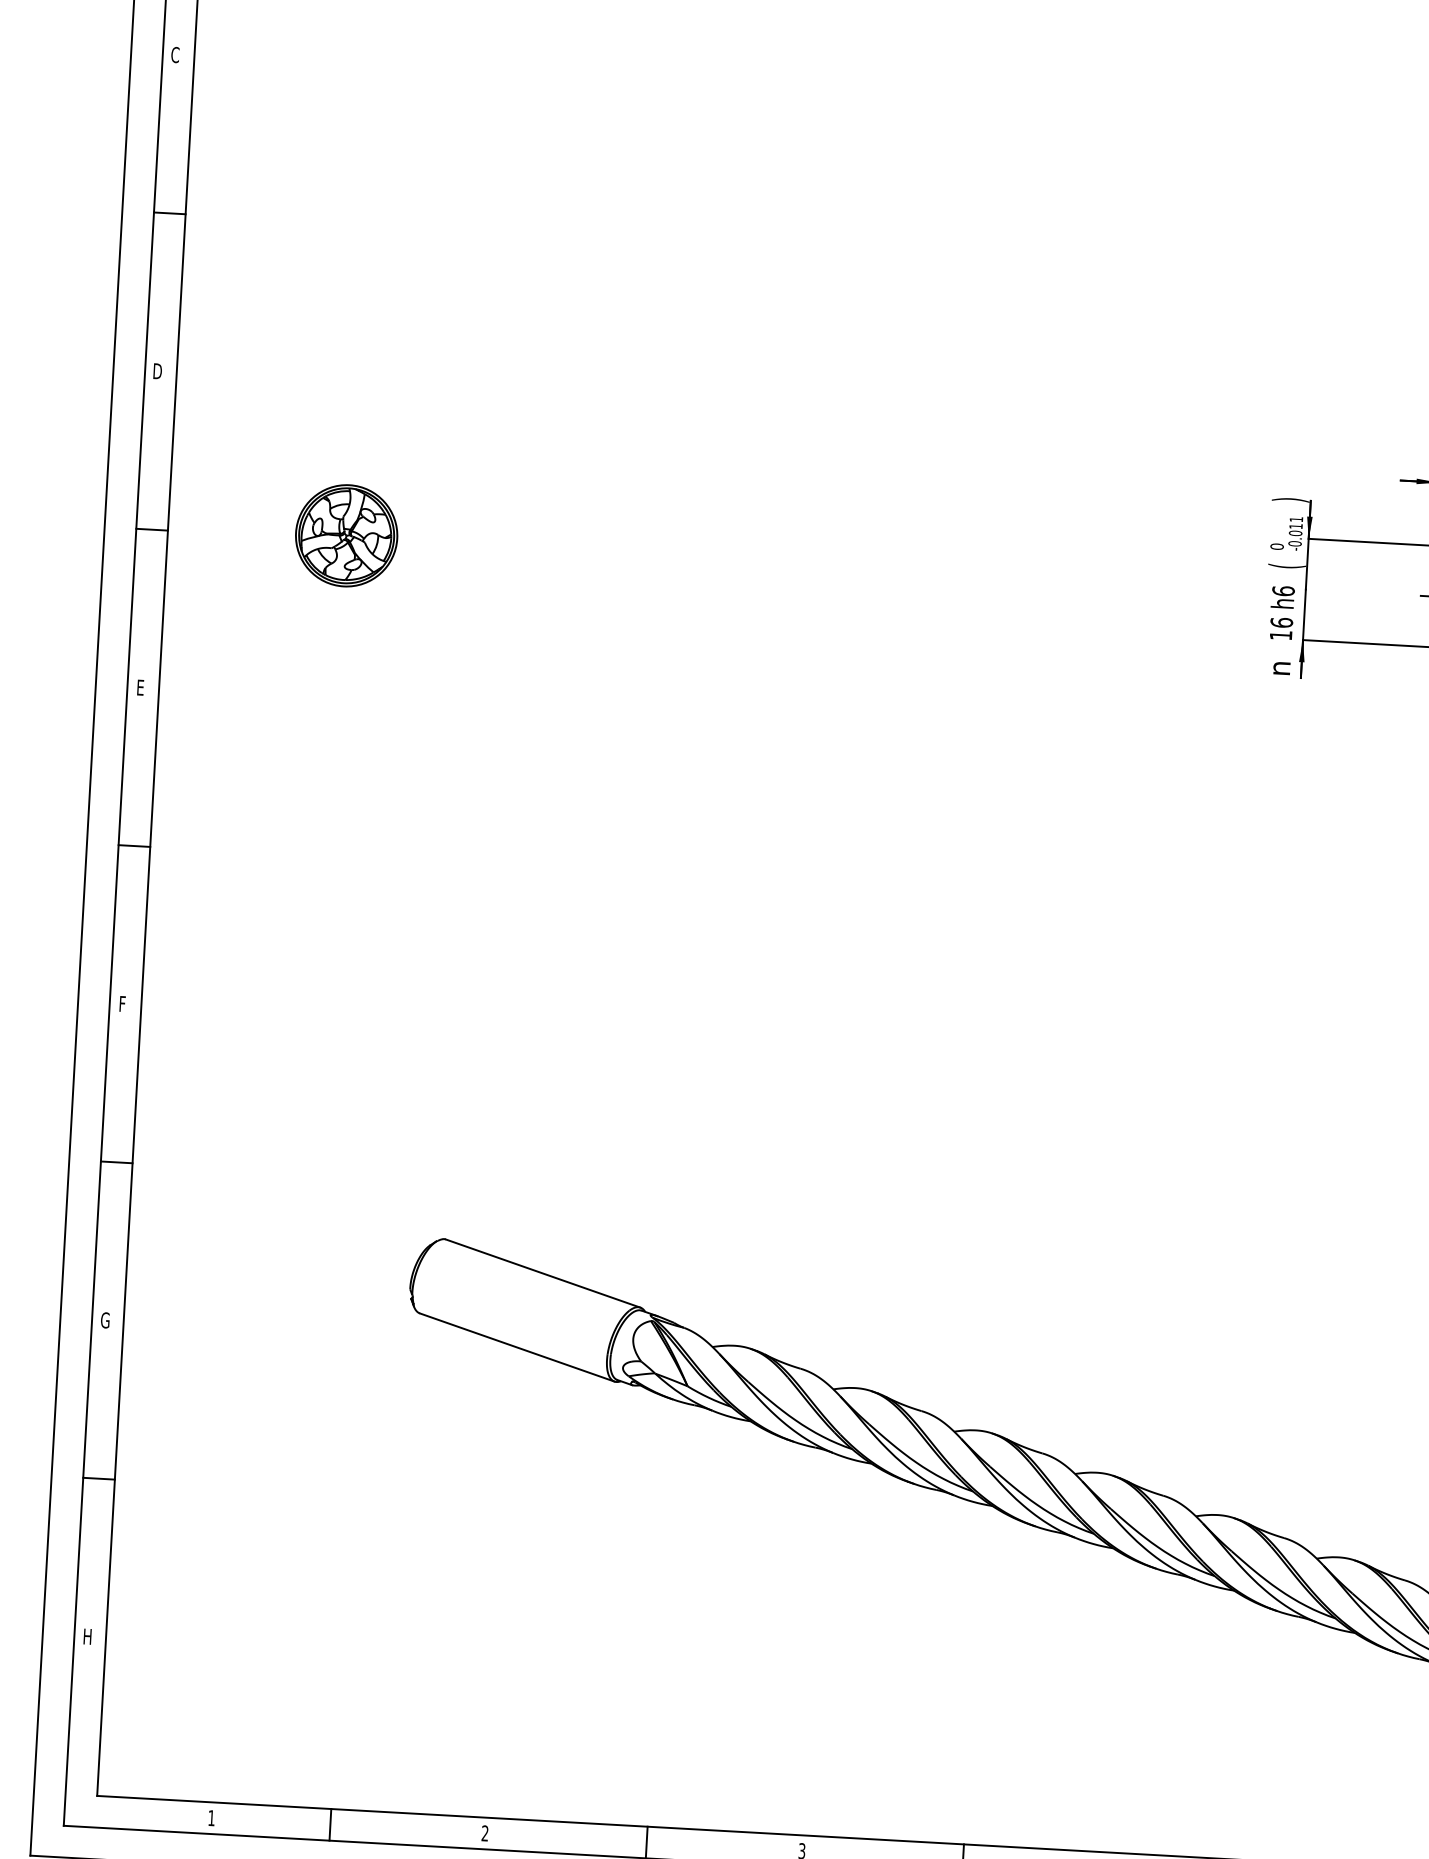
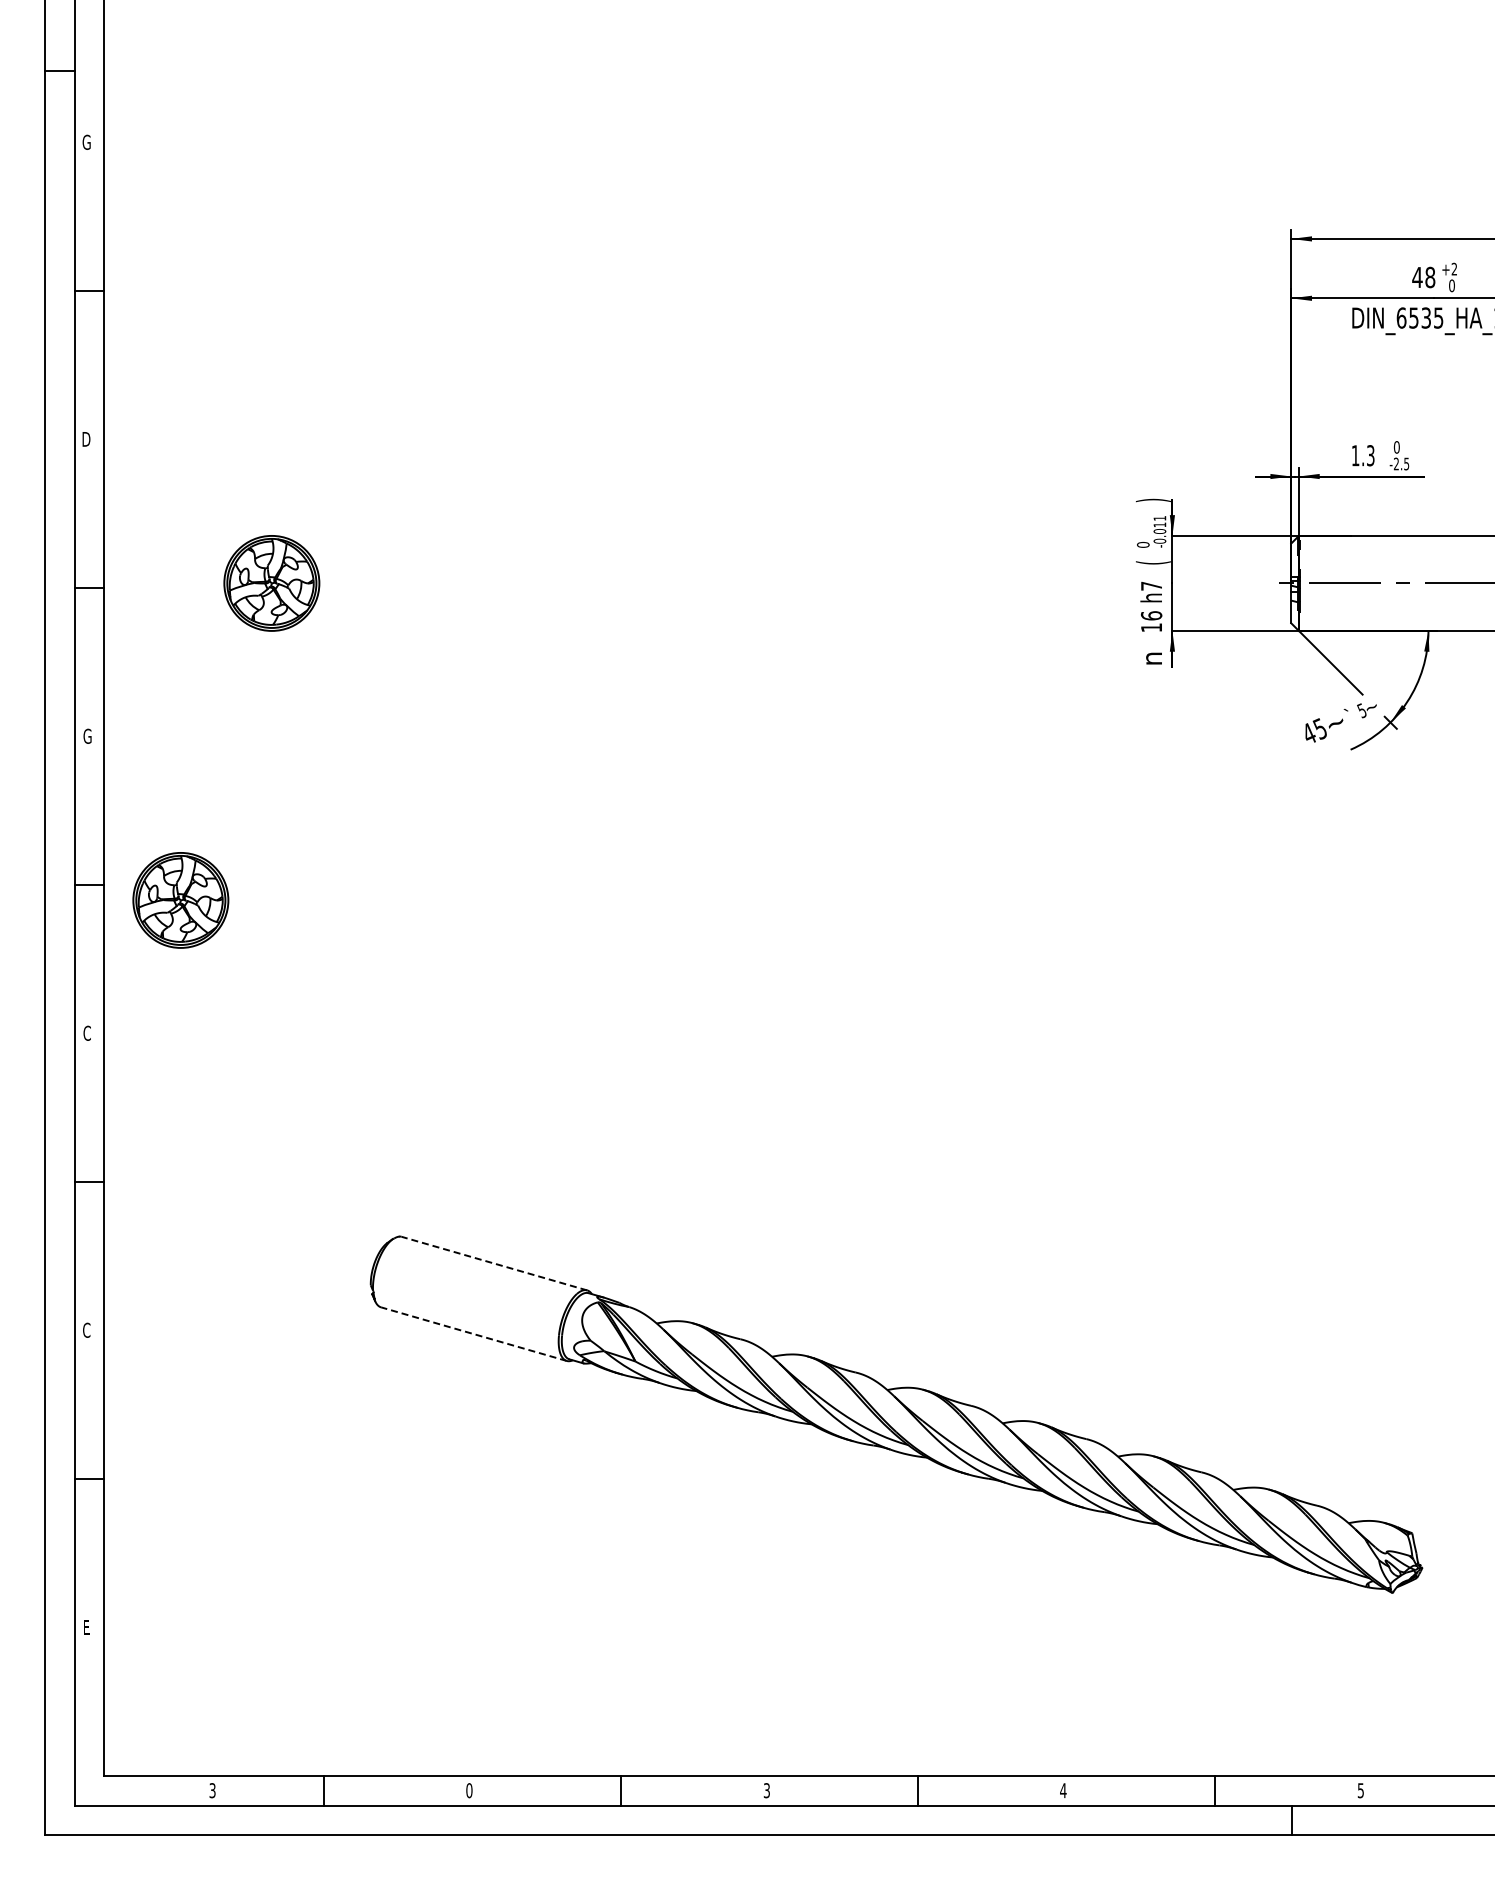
text: (177, 55) -> (88, 142), C -> G
text: (1283, 590) -> (1151, 585), h6 -> h7
text: (141, 686) -> (87, 735), E -> G
part: (230, 868) -> (180, 900), added
text: (122, 1003) -> (86, 1032), F -> C
line: (543, 1273) -> (494, 1263), solid -> dashed
text: (107, 1320) -> (89, 1330), G -> C
line: (517, 1347) -> (474, 1334), solid -> dashed
text: (88, 1636) -> (87, 1627), H -> E
text: (211, 1817) -> (212, 1790), 1 -> 3
text: (485, 1833) -> (469, 1790), 2 -> 0

